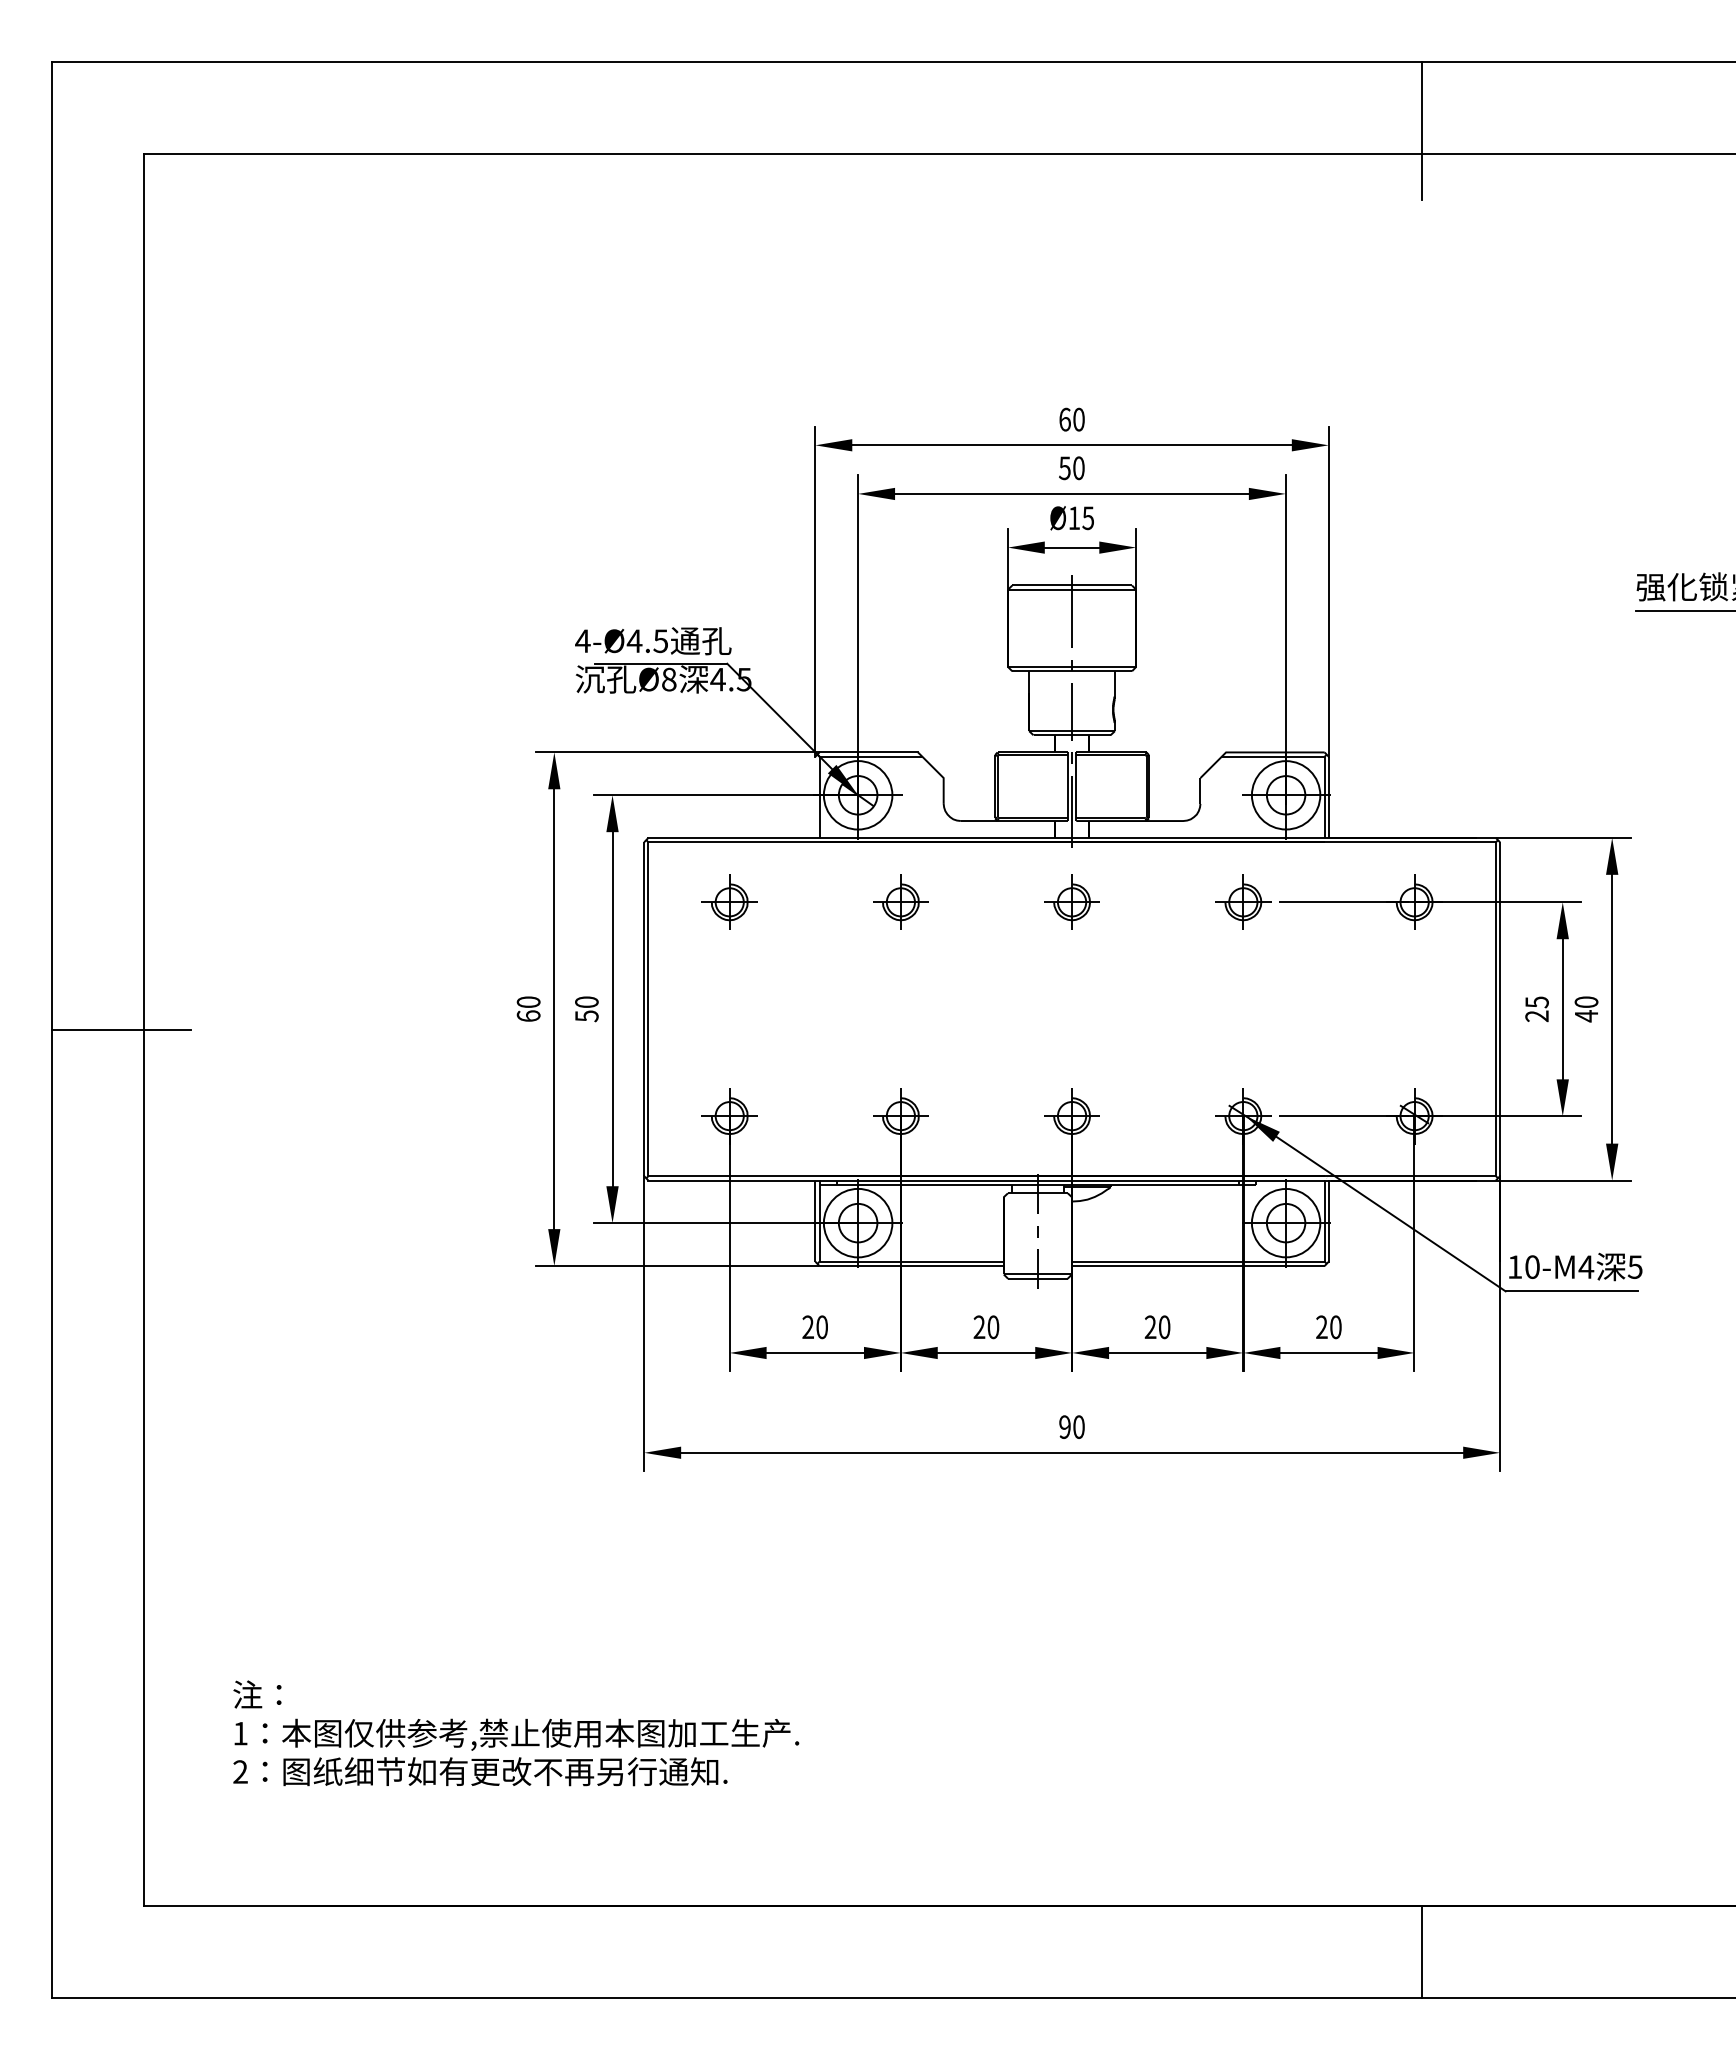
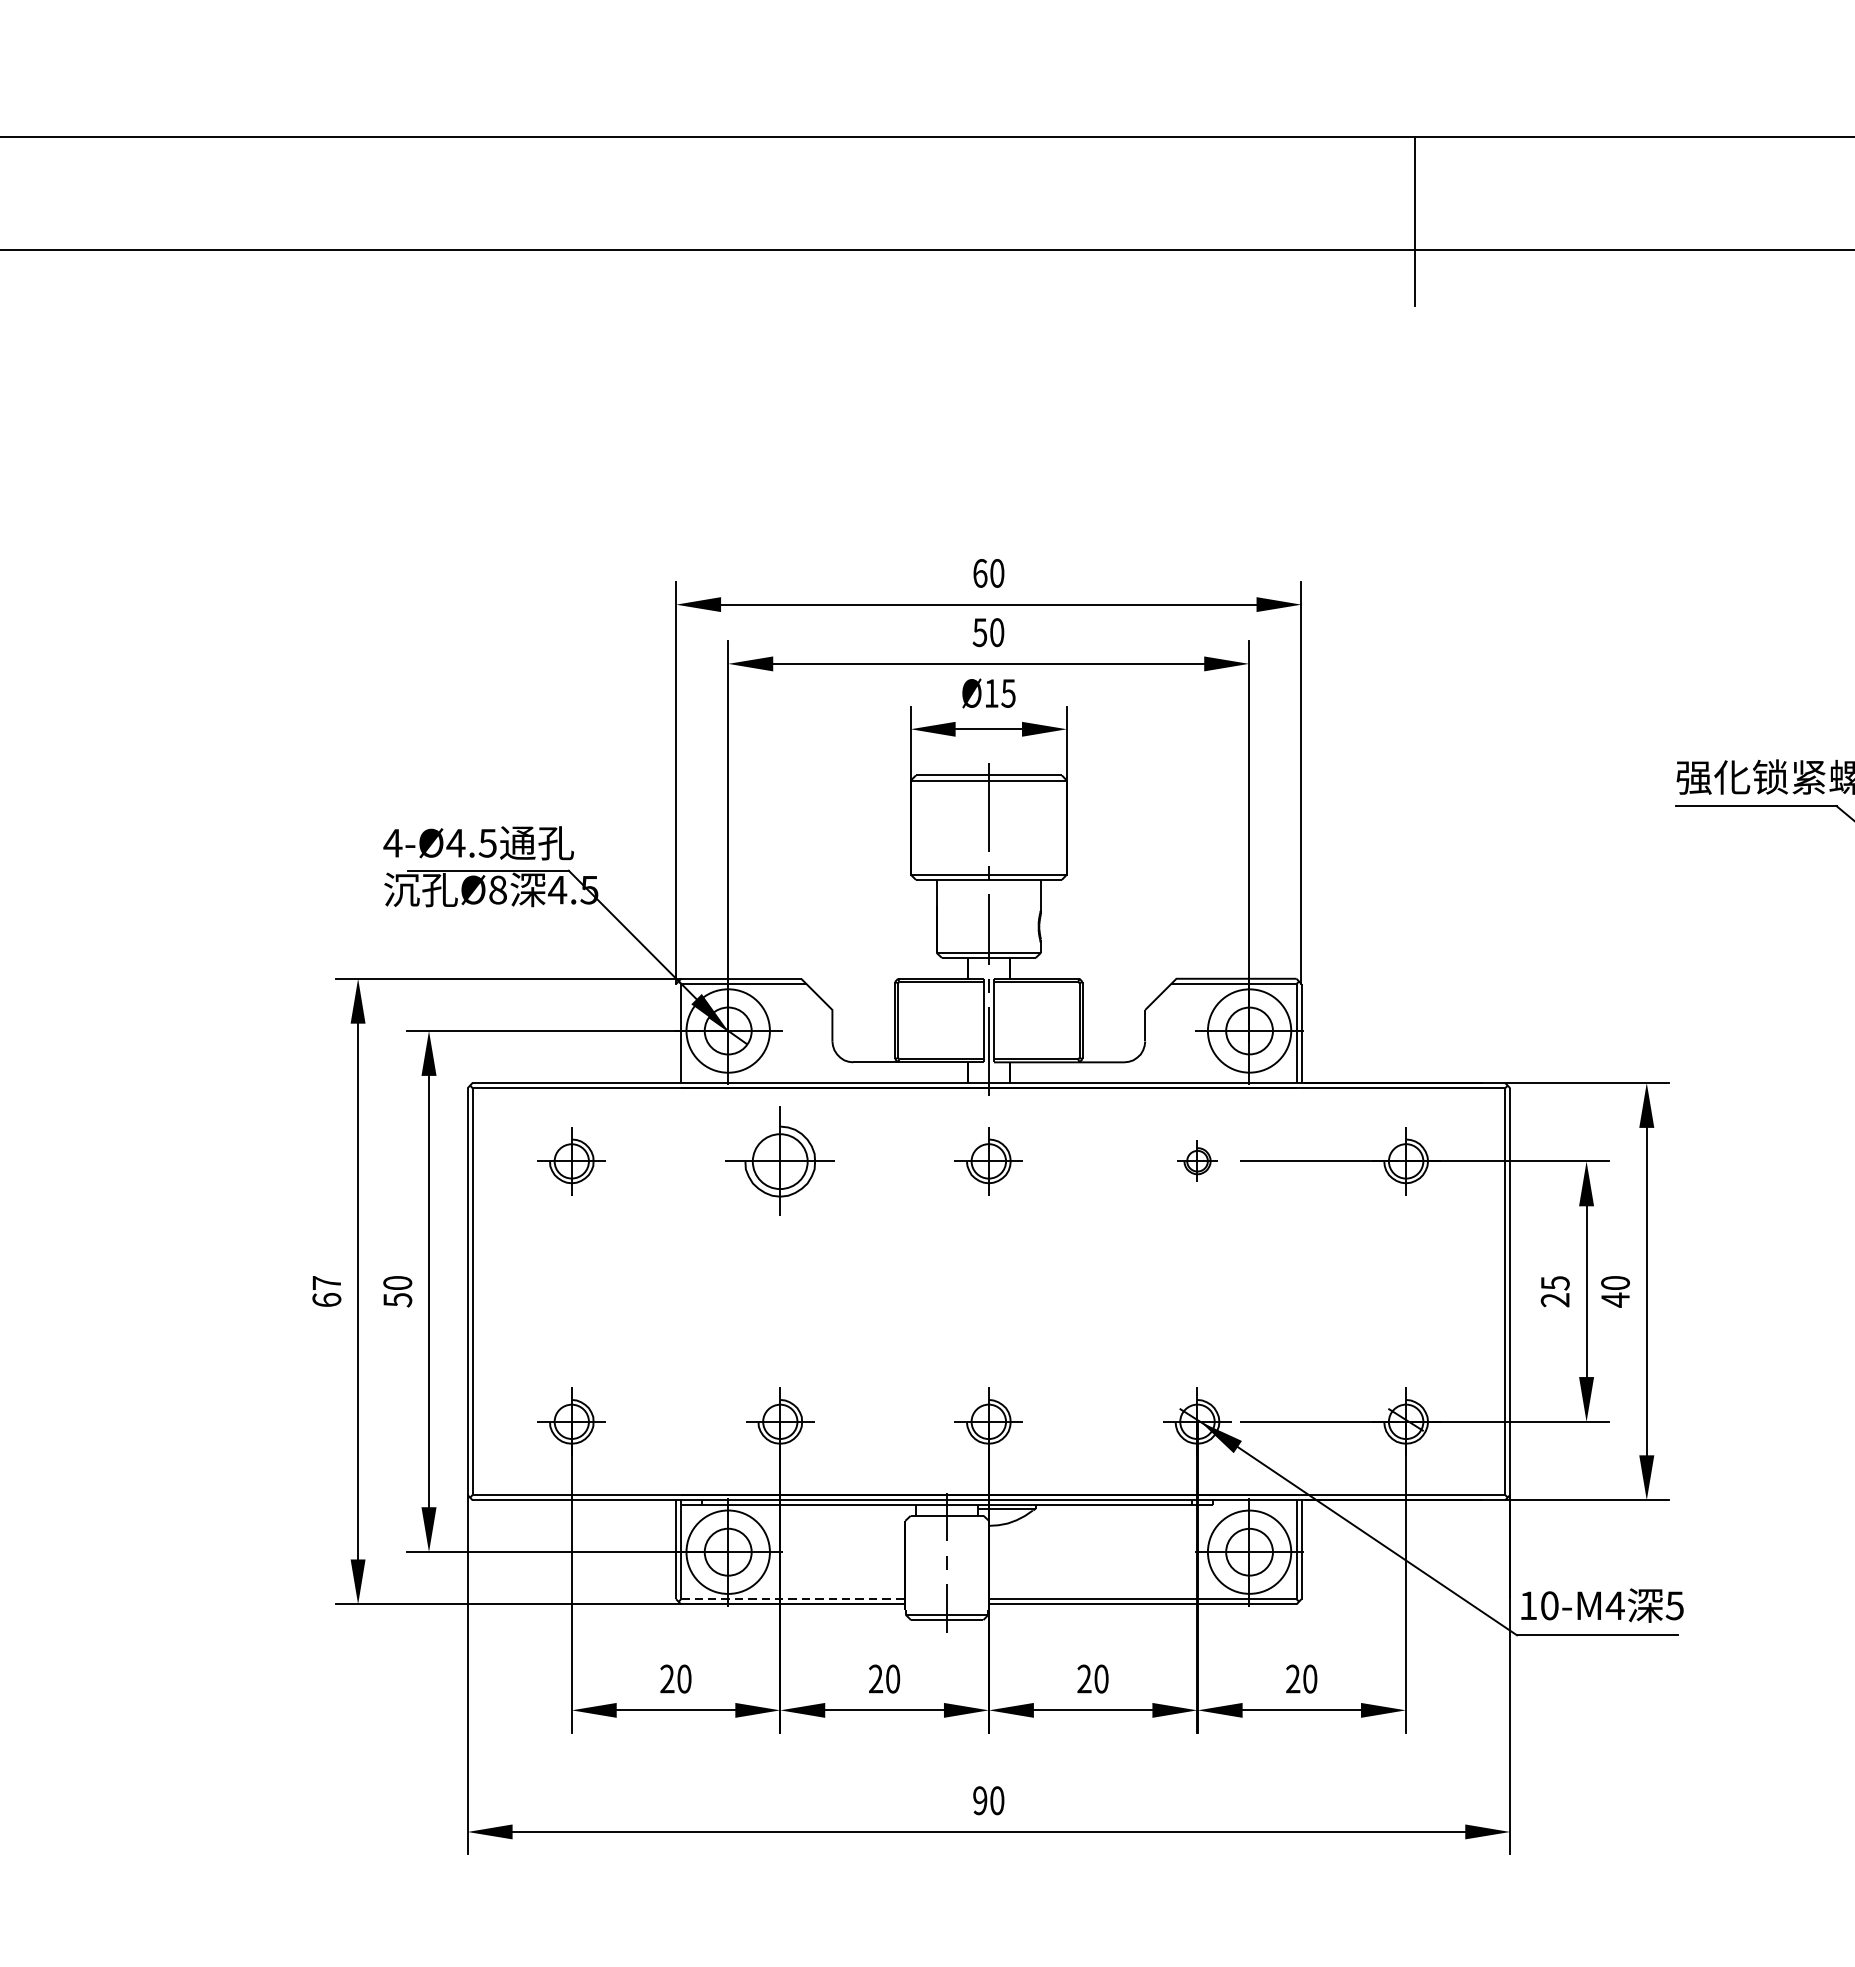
part: (900, 901) -> (779, 1160), size x1.6
part: (1243, 901) -> (1197, 1160), size x0.6
text: (528, 1001) -> (326, 1282), 60 -> 67
line: (912, 1261) -> (794, 1598), solid -> dashed

